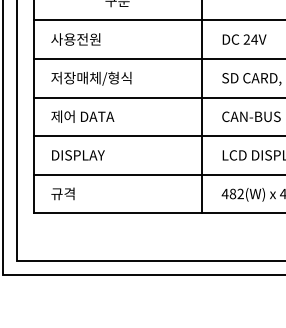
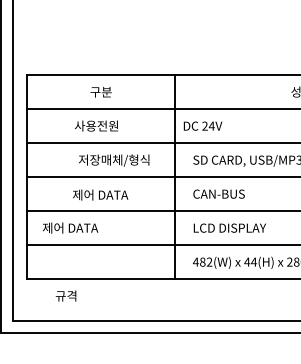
text: (75, 38) -> (96, 125), moved
text: (243, 38) -> (202, 125), moved
text: (91, 78) -> (114, 160), moved
text: (82, 116) -> (100, 194), moved
text: (82, 154) -> (70, 227), DISPLAY -> 제어 DATA
text: (62, 193) -> (65, 295), moved

